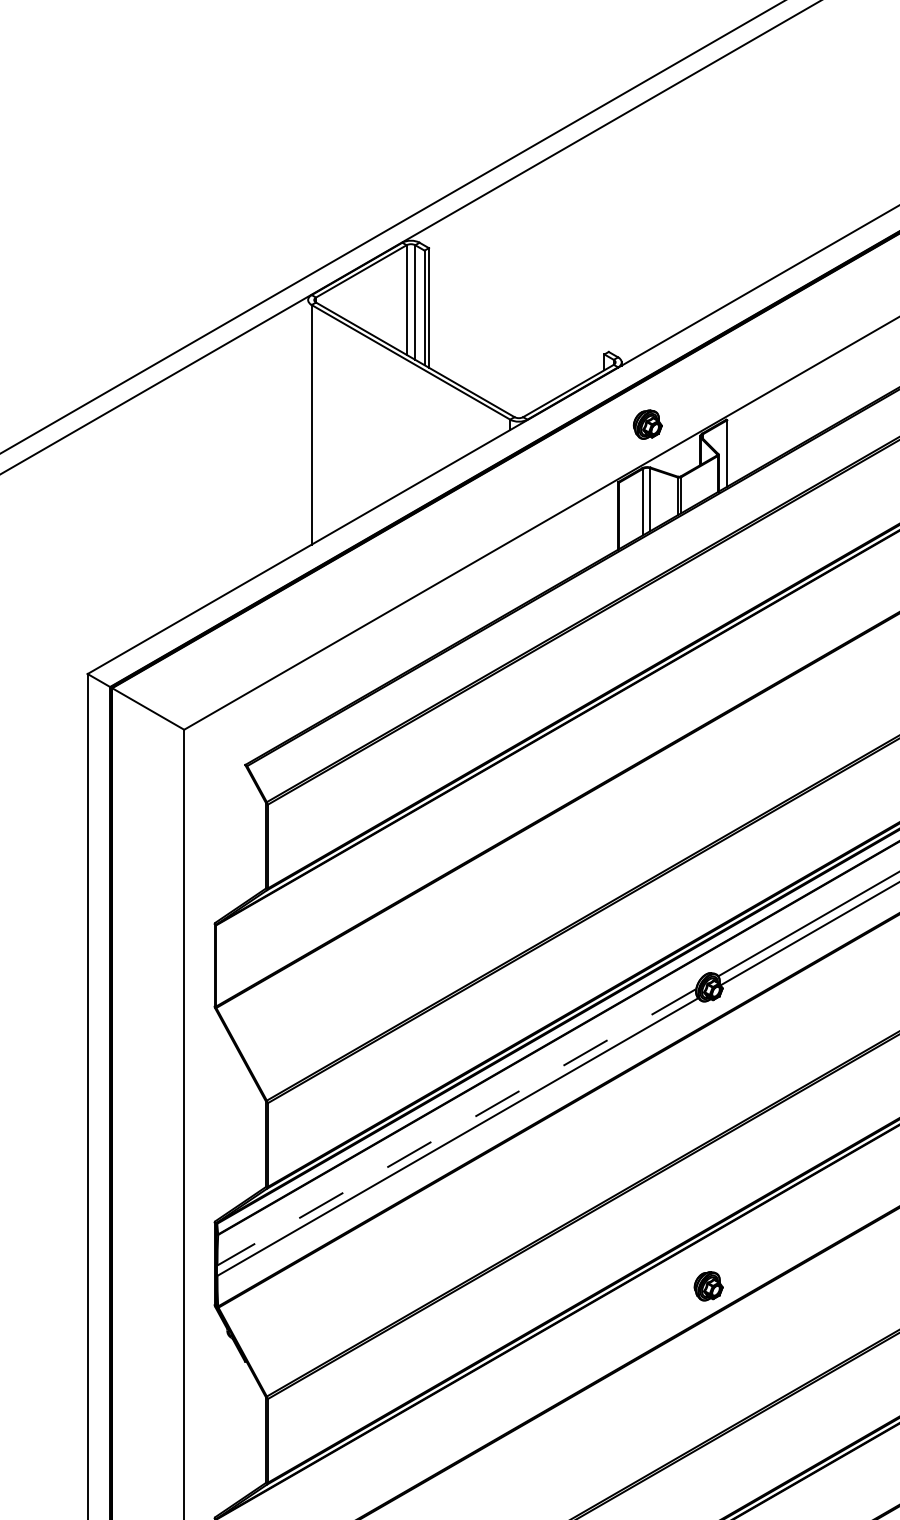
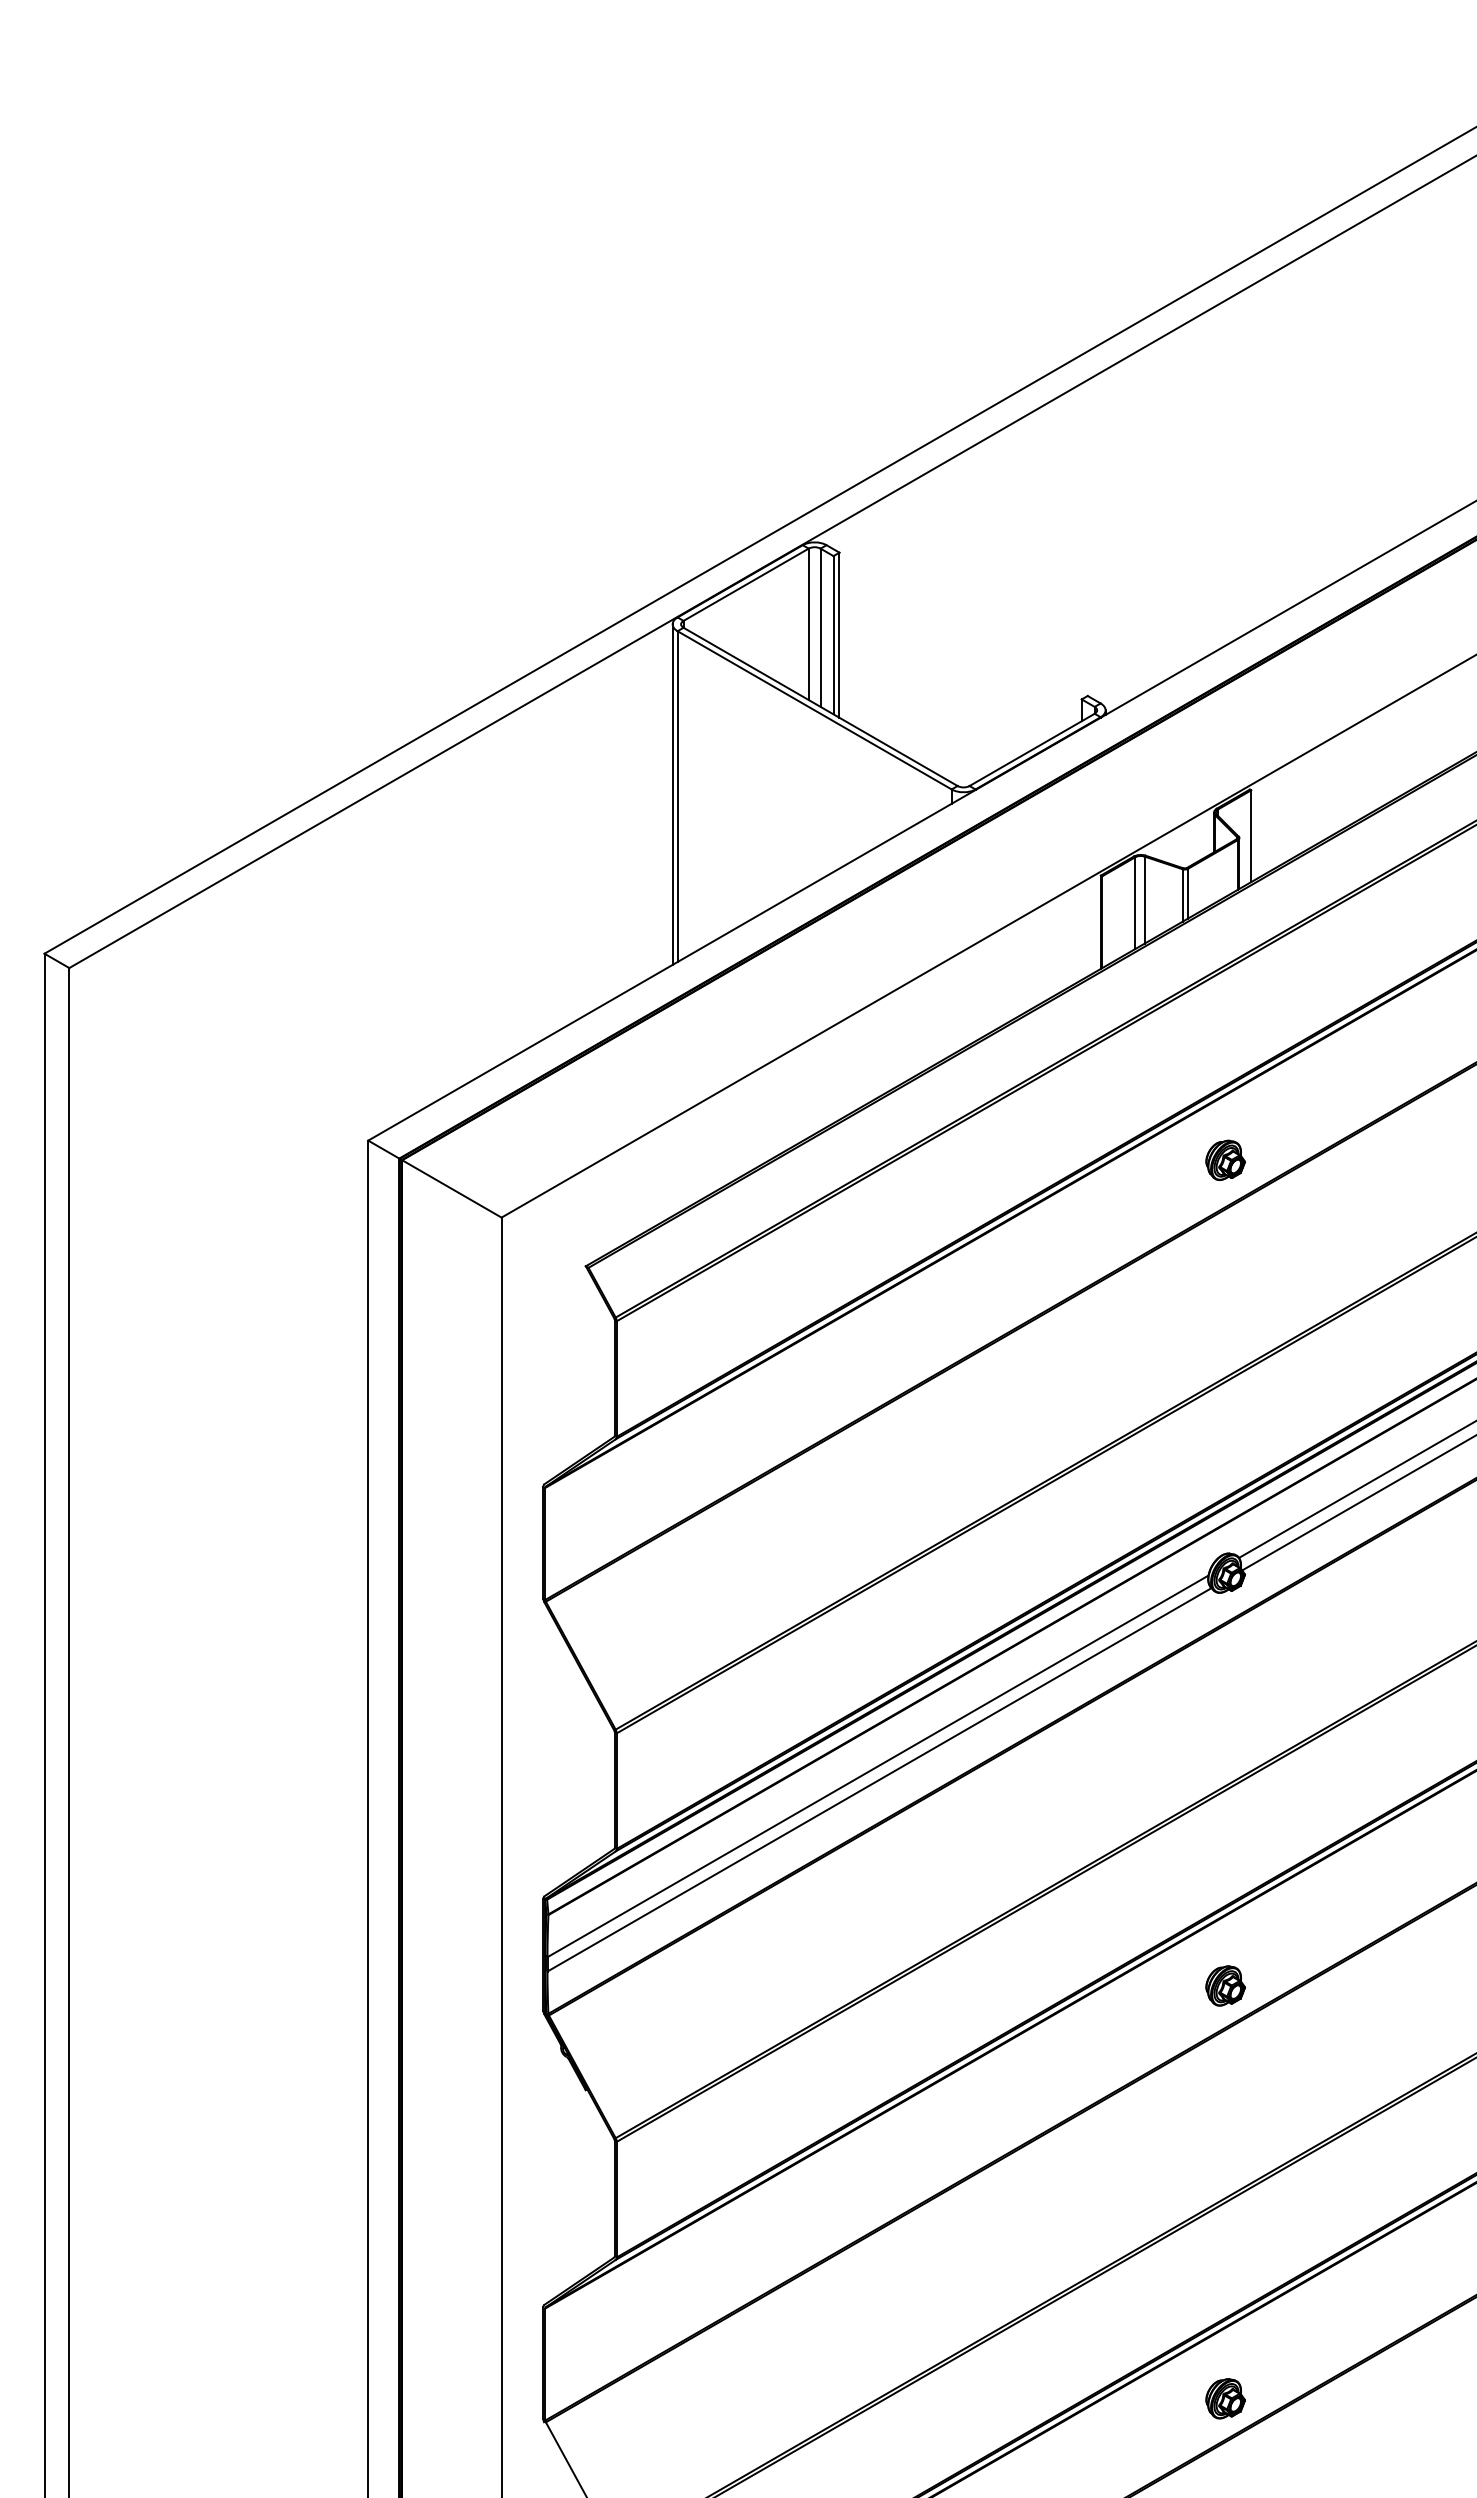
line: (308, 423) -> (672, 794), added
part: (647, 424) -> (1225, 1159), moved
line: (456, 1127) -> (877, 1766), dashed -> solid

